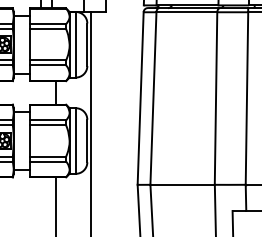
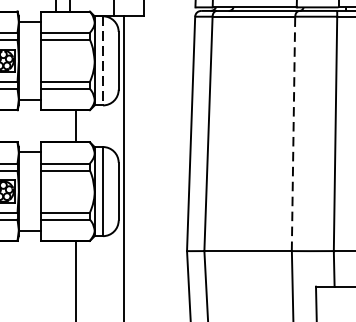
line: (75, 44) -> (102, 60), solid -> dashed
line: (216, 98) -> (294, 133), solid -> dashed

